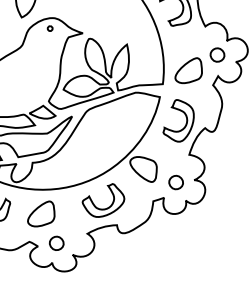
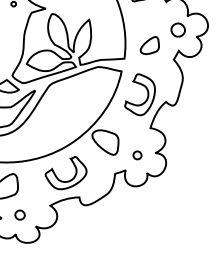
part: (188, 70) -> (149, 45), size x0.7
part: (175, 182) -> (136, 155), size x0.6
part: (56, 242) -> (19, 214), size x0.7

